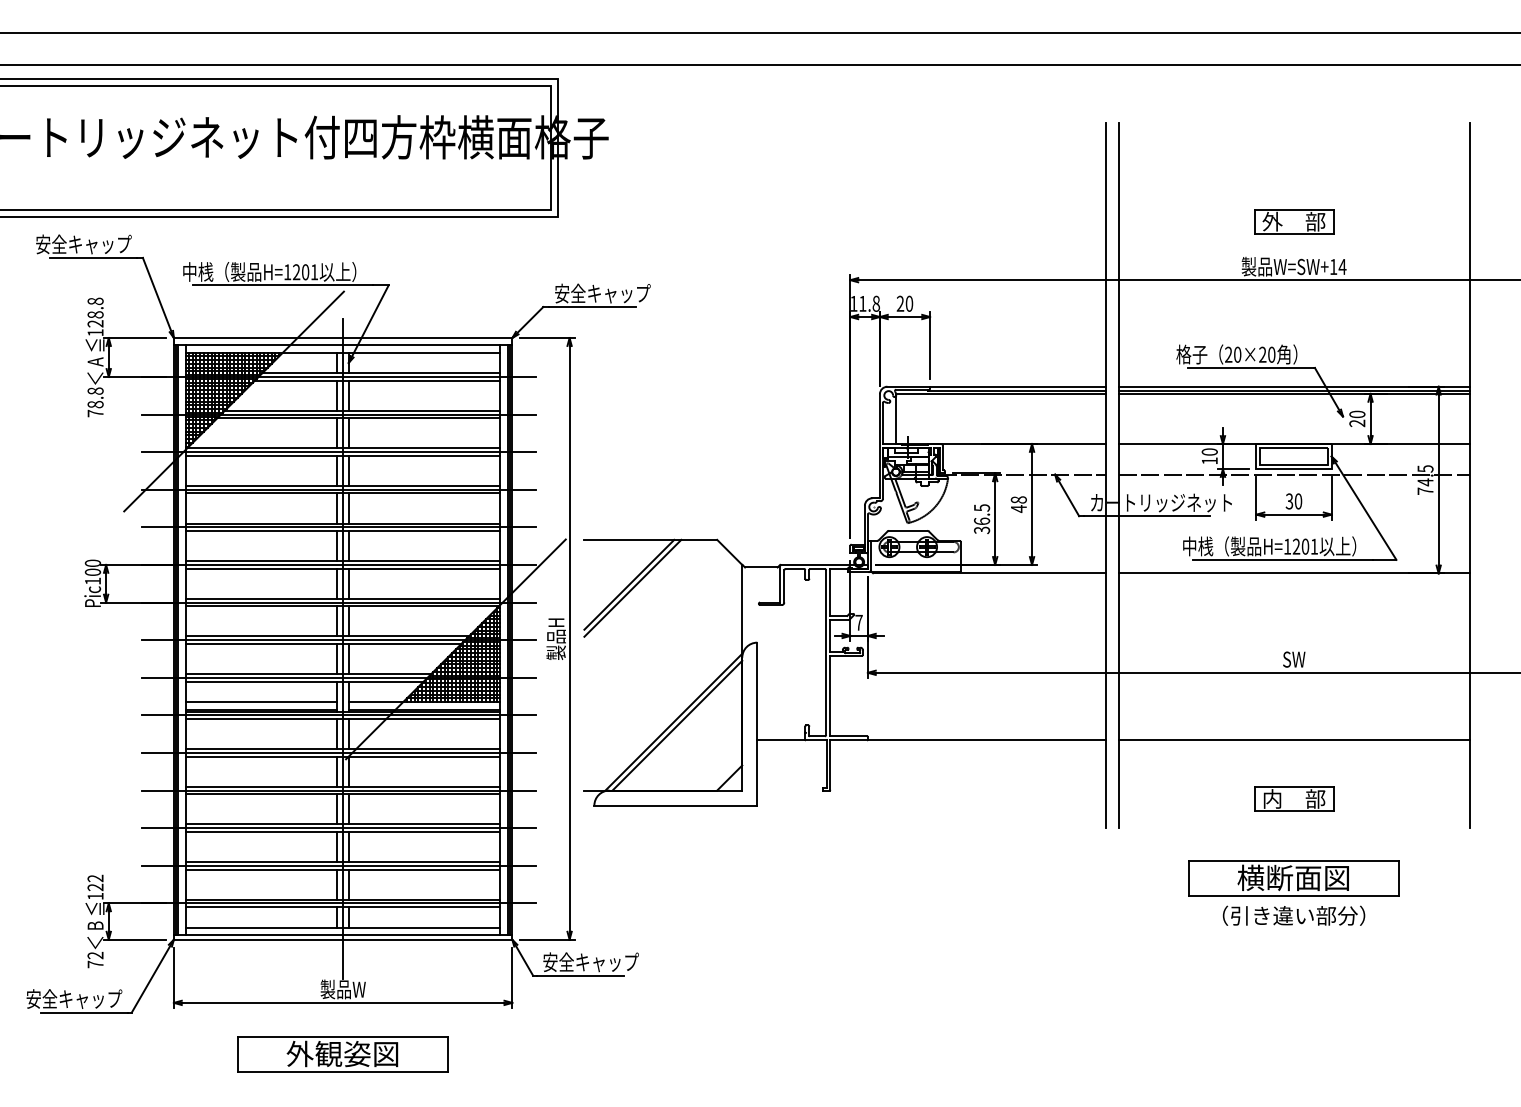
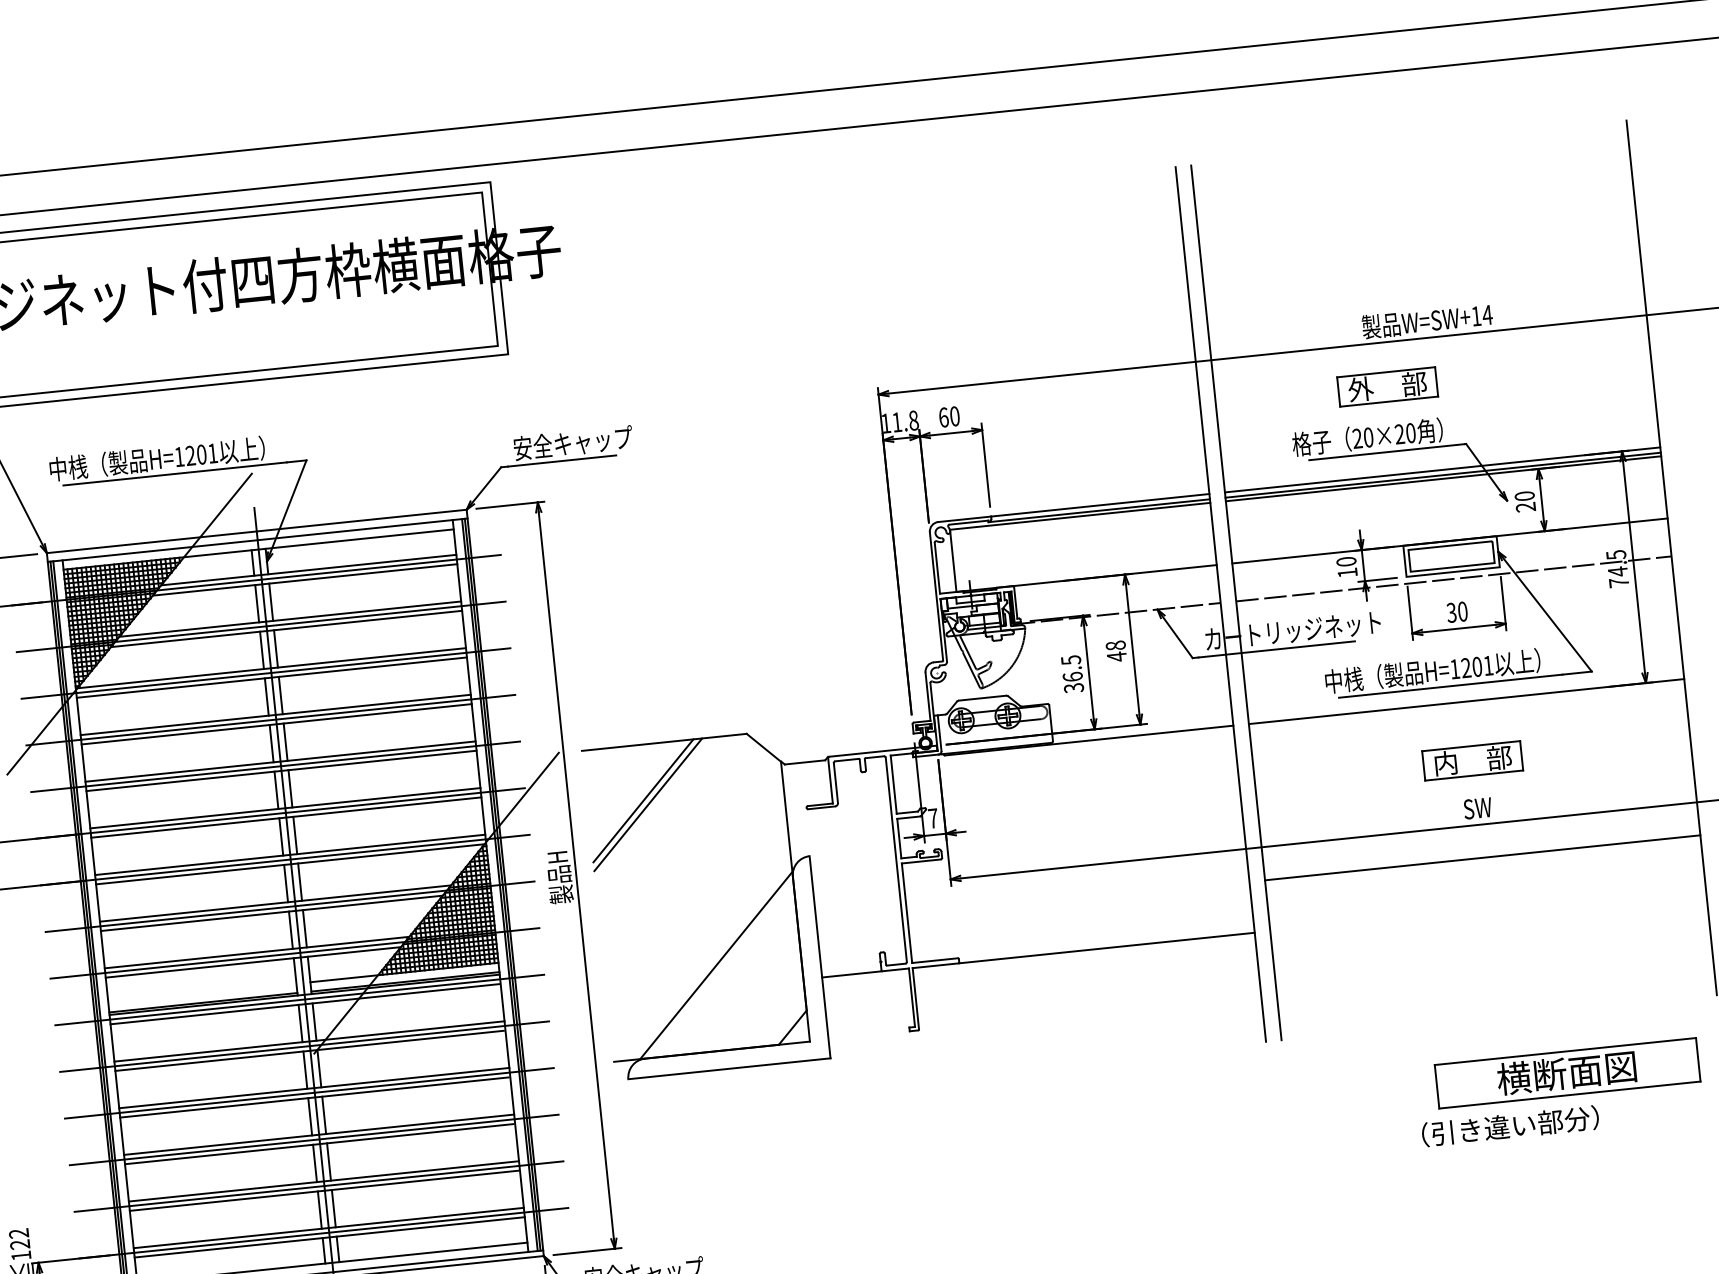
part: (1294, 221) -> (1388, 386), moved
text: (900, 303) -> (943, 417), 20 -> 60
line: (261, 702) -> (202, 994), removed
line: (677, 725) -> (721, 969), removed
line: (1293, 740) -> (1482, 857), moved
part: (1294, 798) -> (1473, 759), moved
part: (1293, 878) -> (1567, 1073), moved

